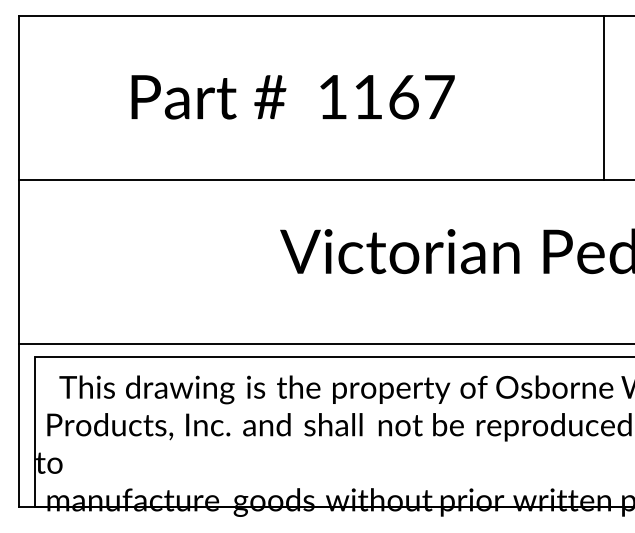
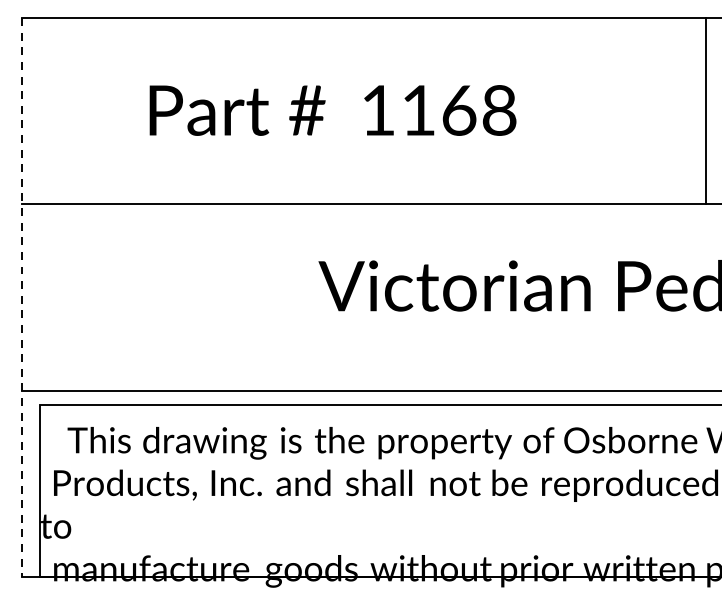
text: (439, 96) -> (499, 109), 1167 -> 1168
line: (604, 97) -> (706, 110), moved
line: (19, 261) -> (22, 297), solid -> dashed

